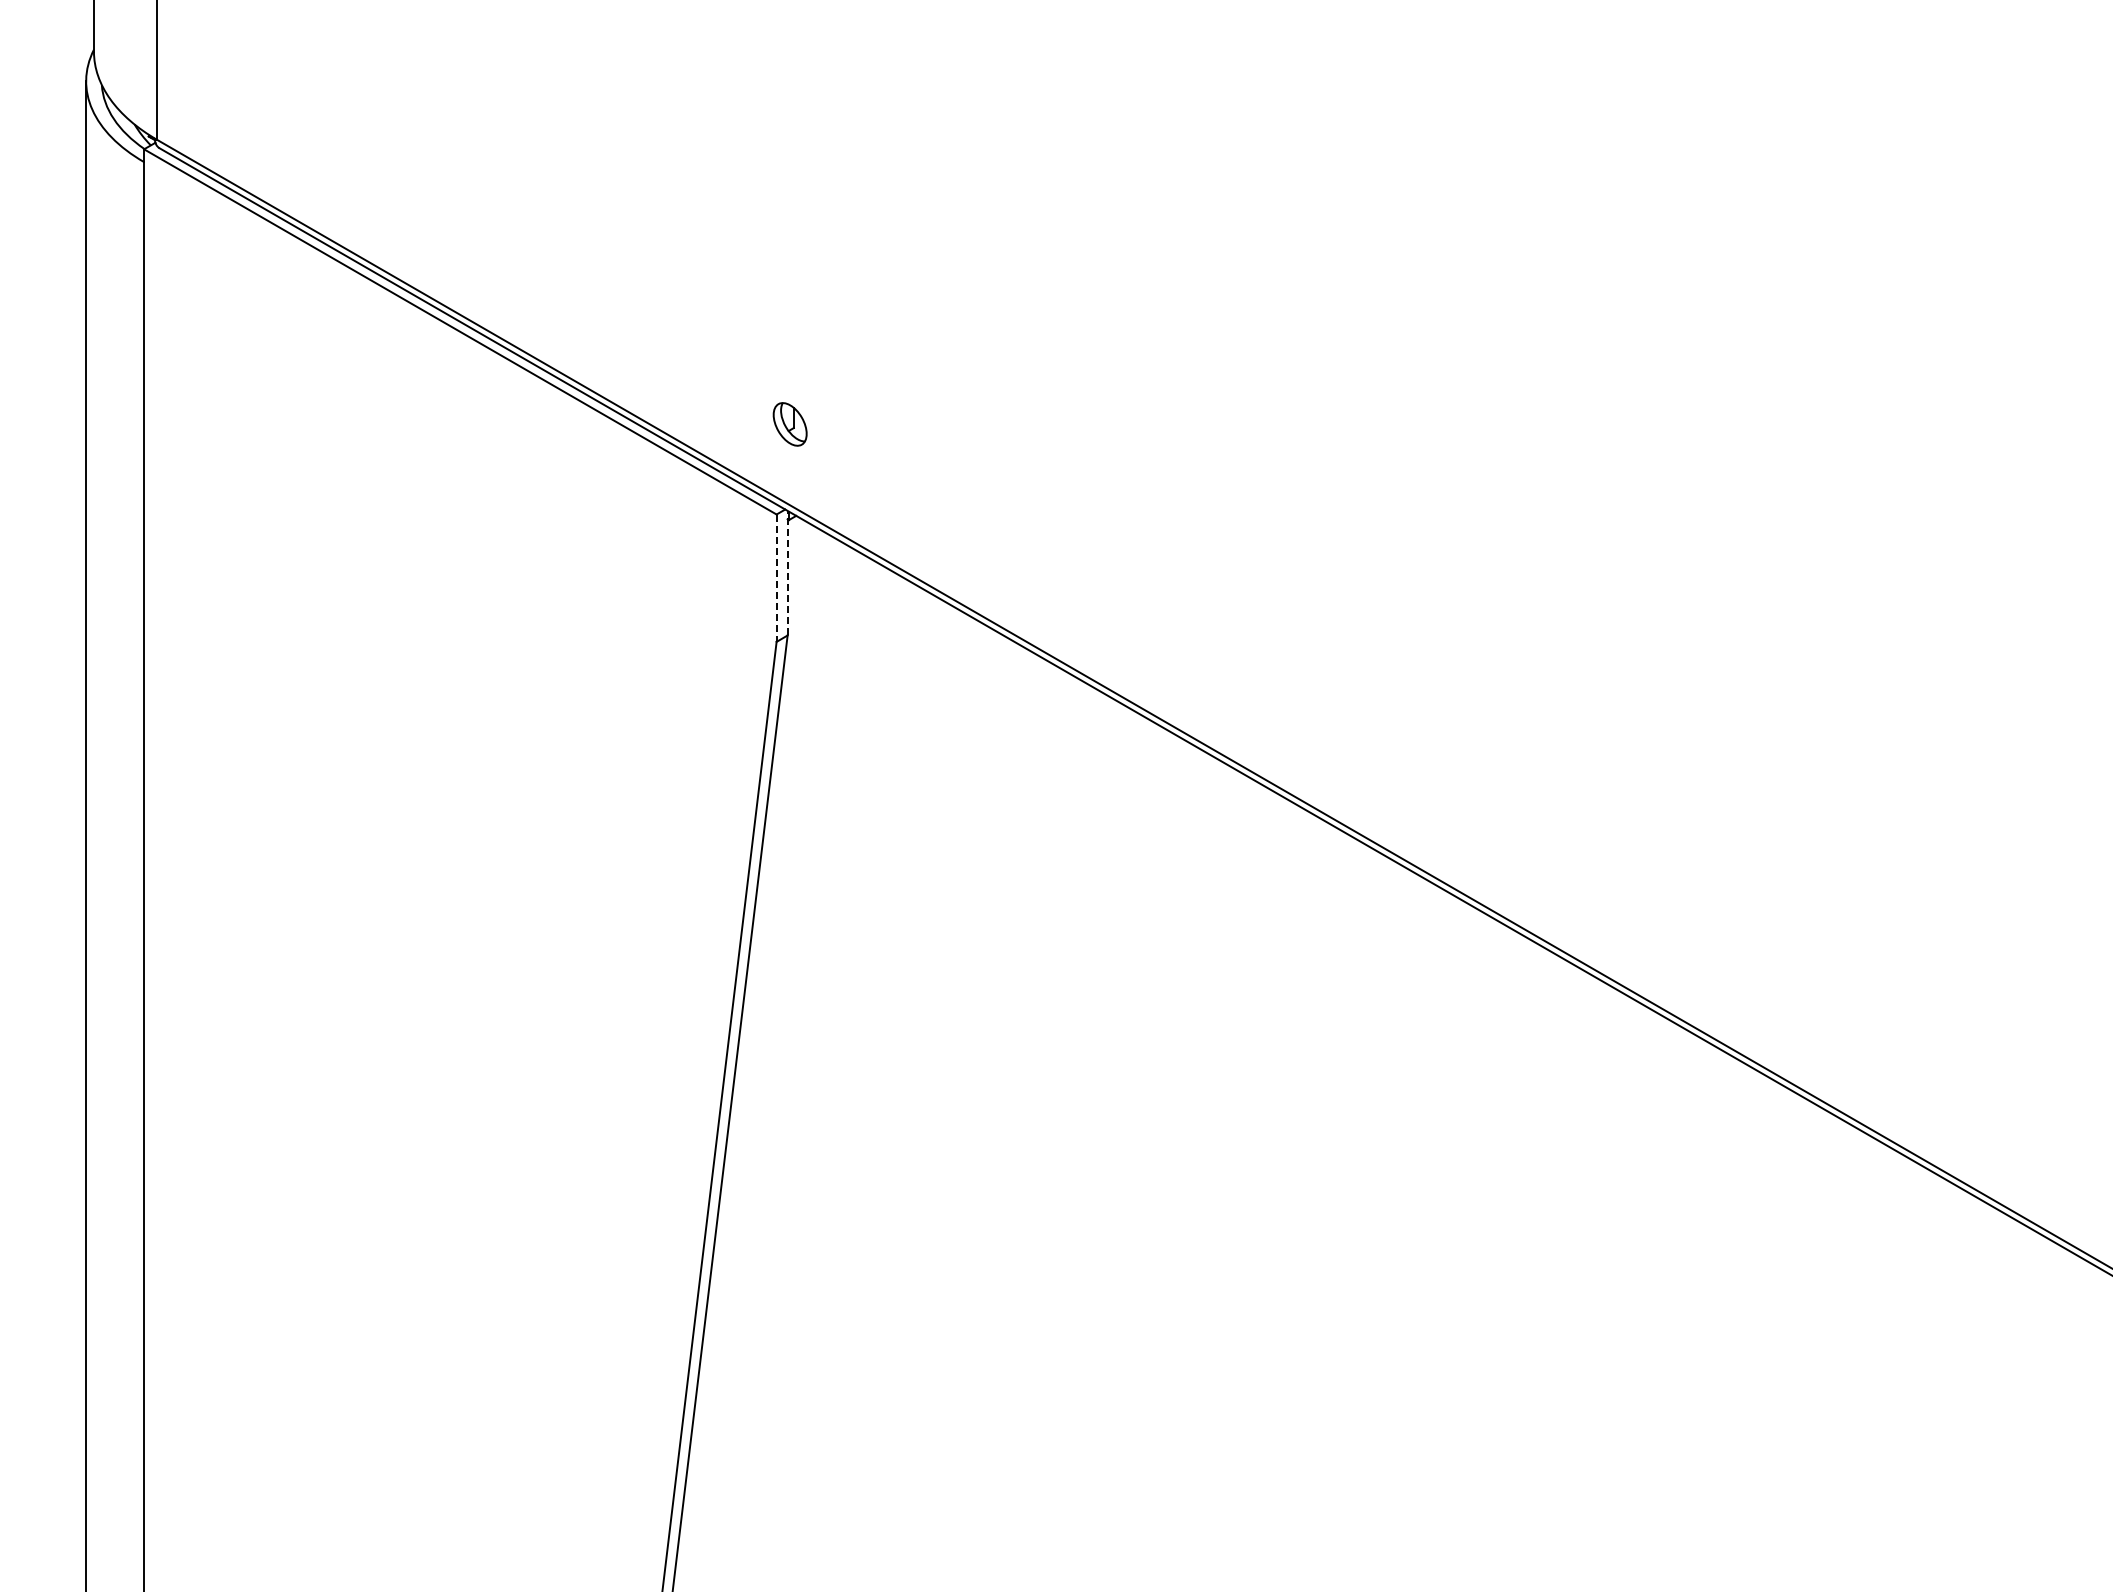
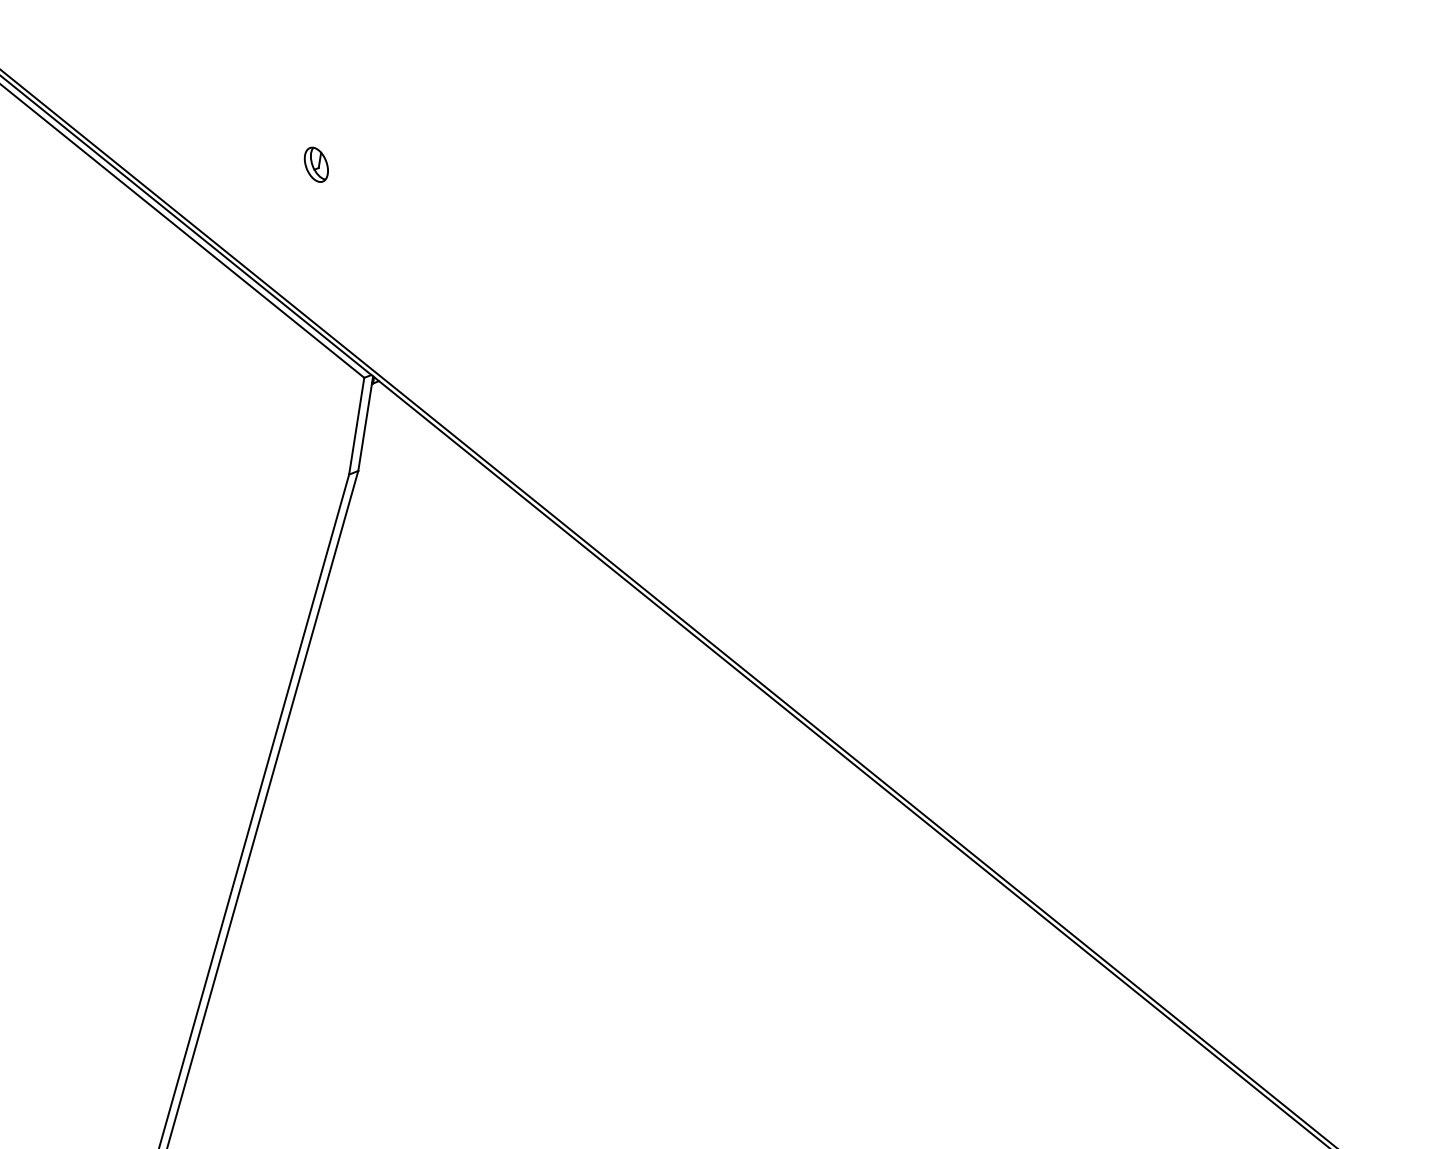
part: (789, 424) -> (315, 164), moved
line: (787, 572) -> (365, 423), dashed -> solid
line: (776, 578) -> (356, 426), dashed -> solid

